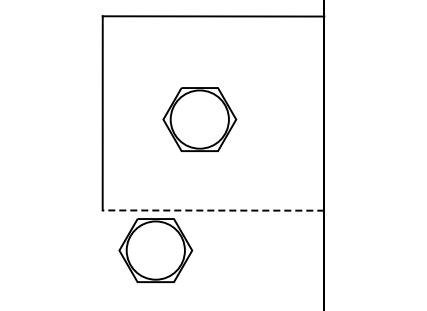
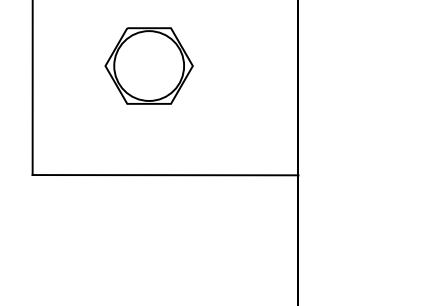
line: (213, 210) -> (165, 175), dashed -> solid
part: (155, 250) -> (95, 223), removed

